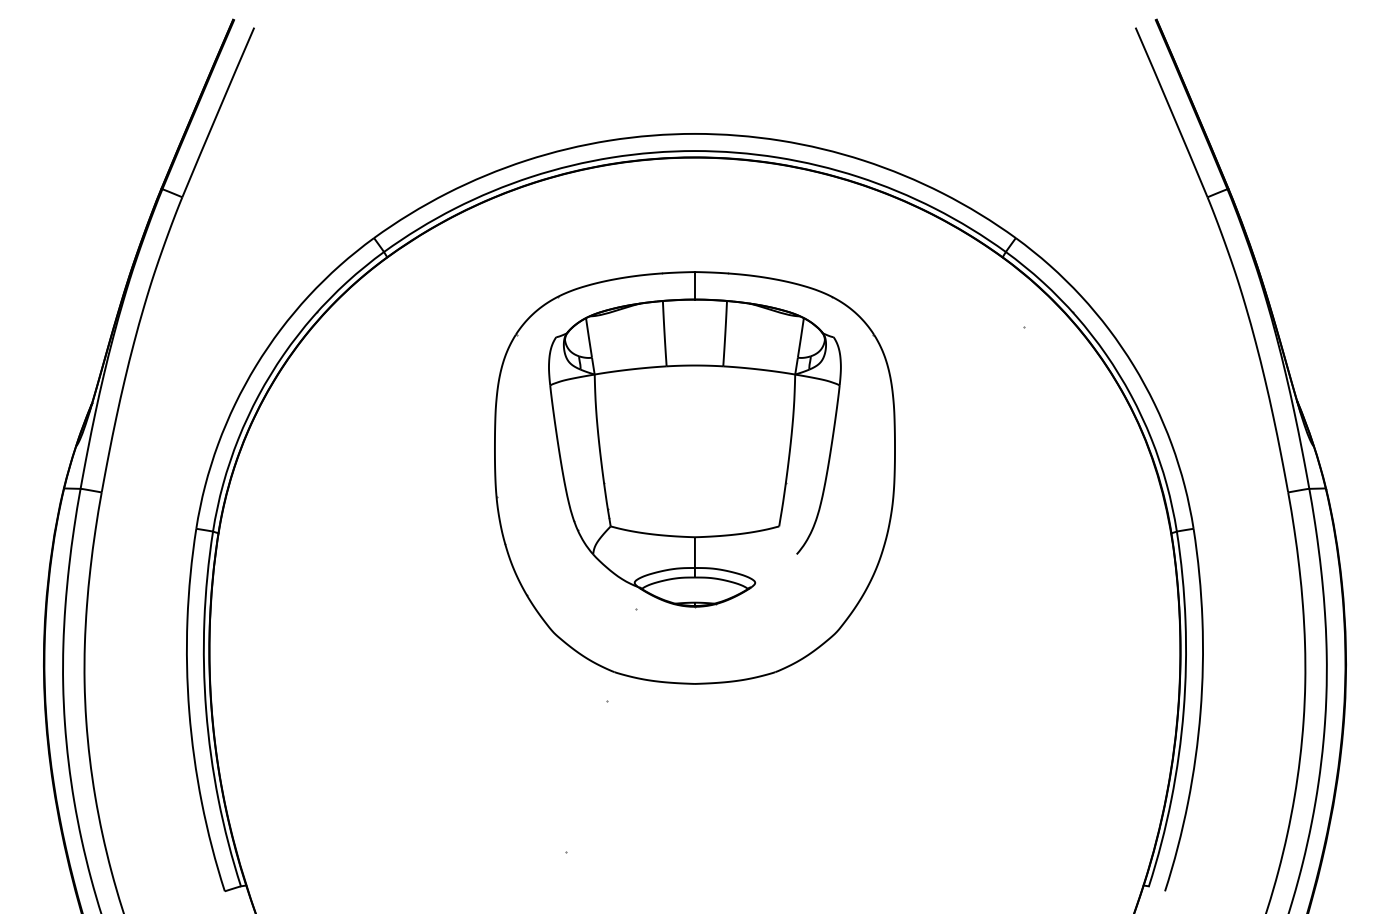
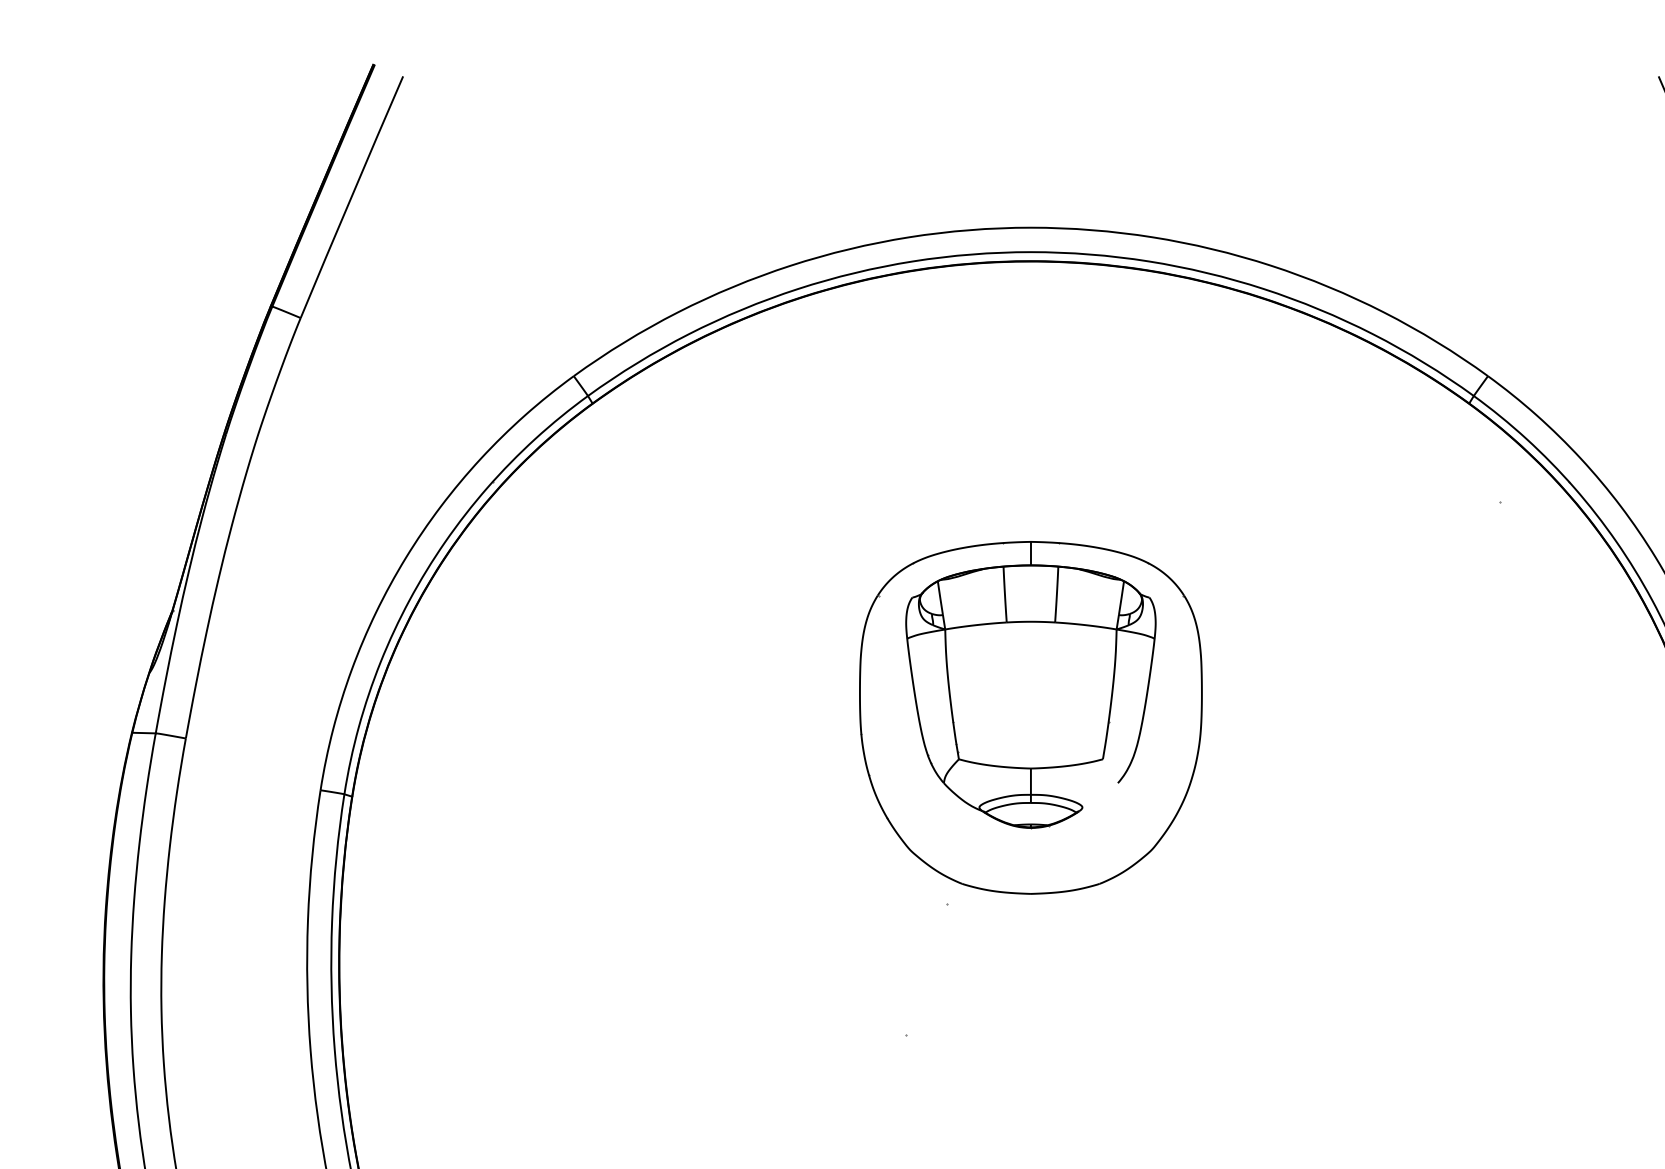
part: (694, 477) -> (1030, 717), size x0.6

